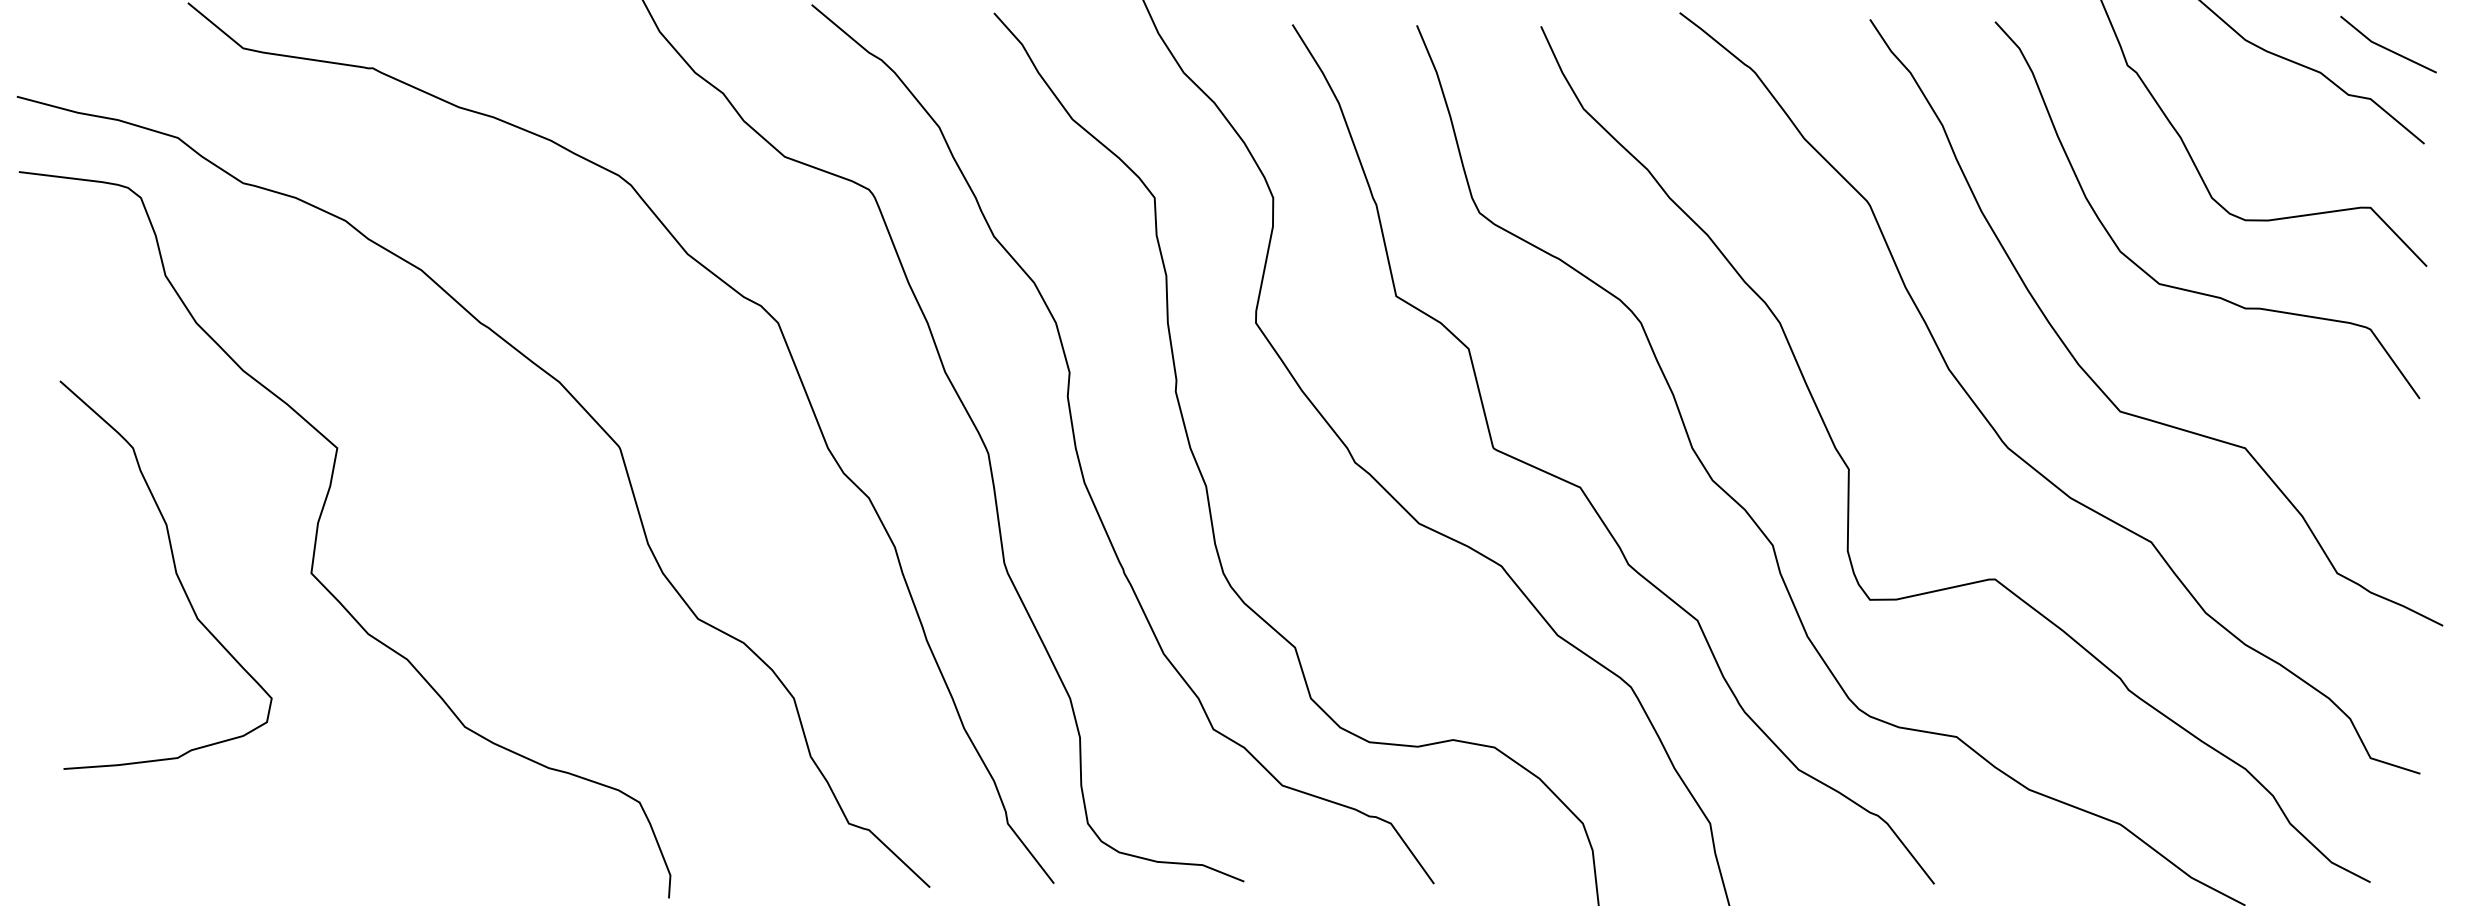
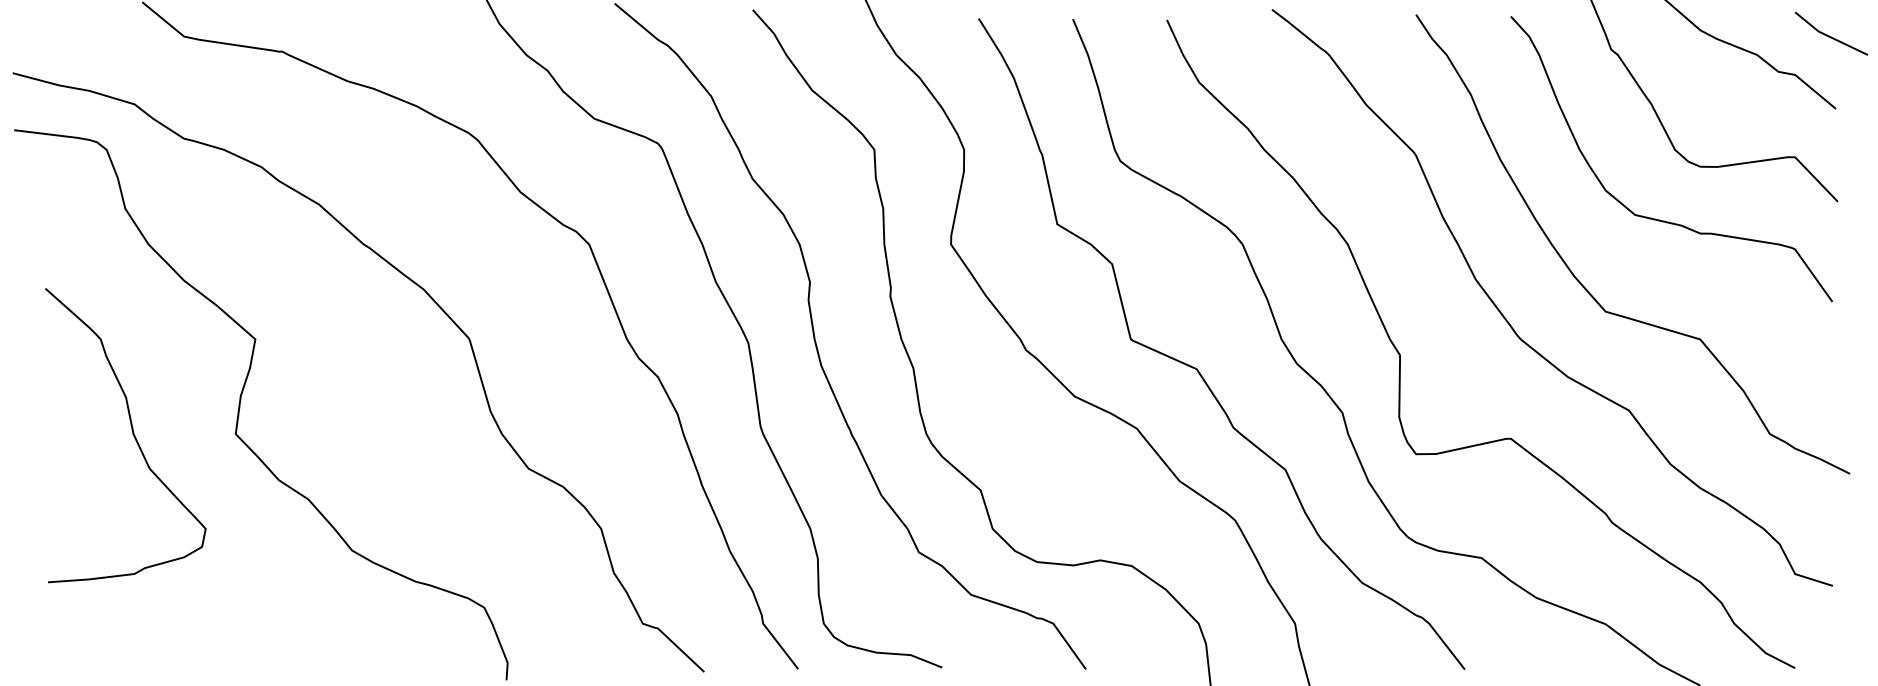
line: (2386, 47) -> (1829, 35), moved

